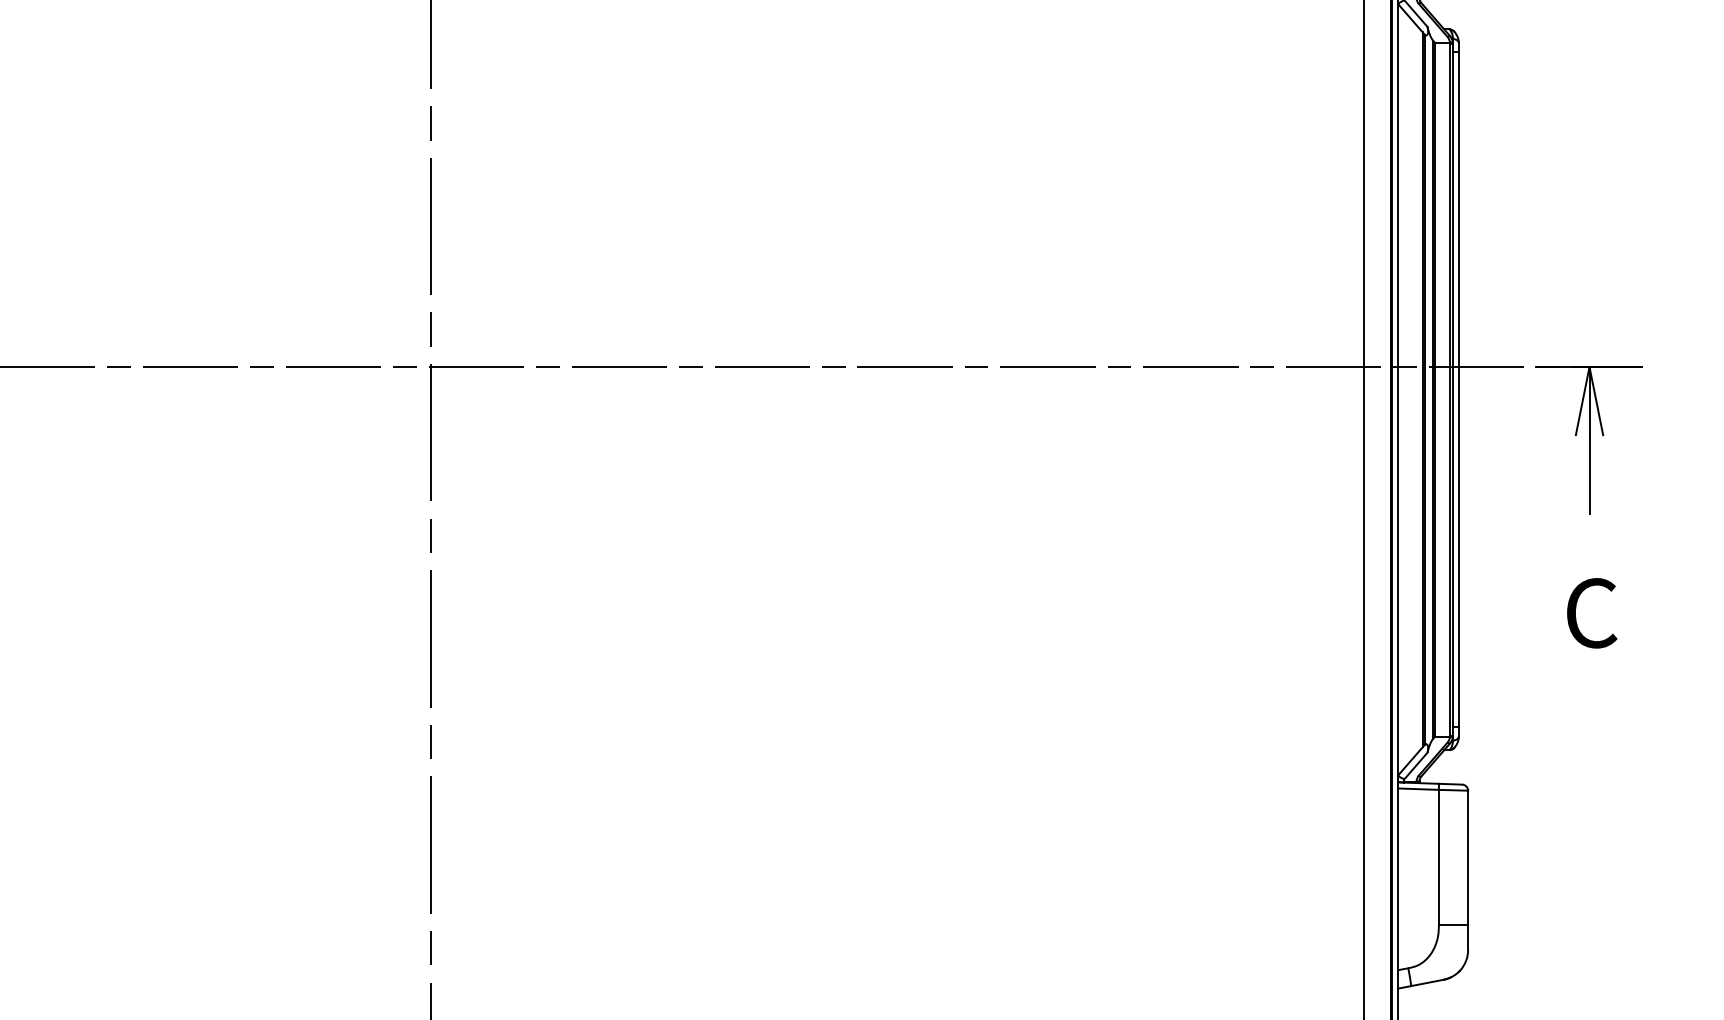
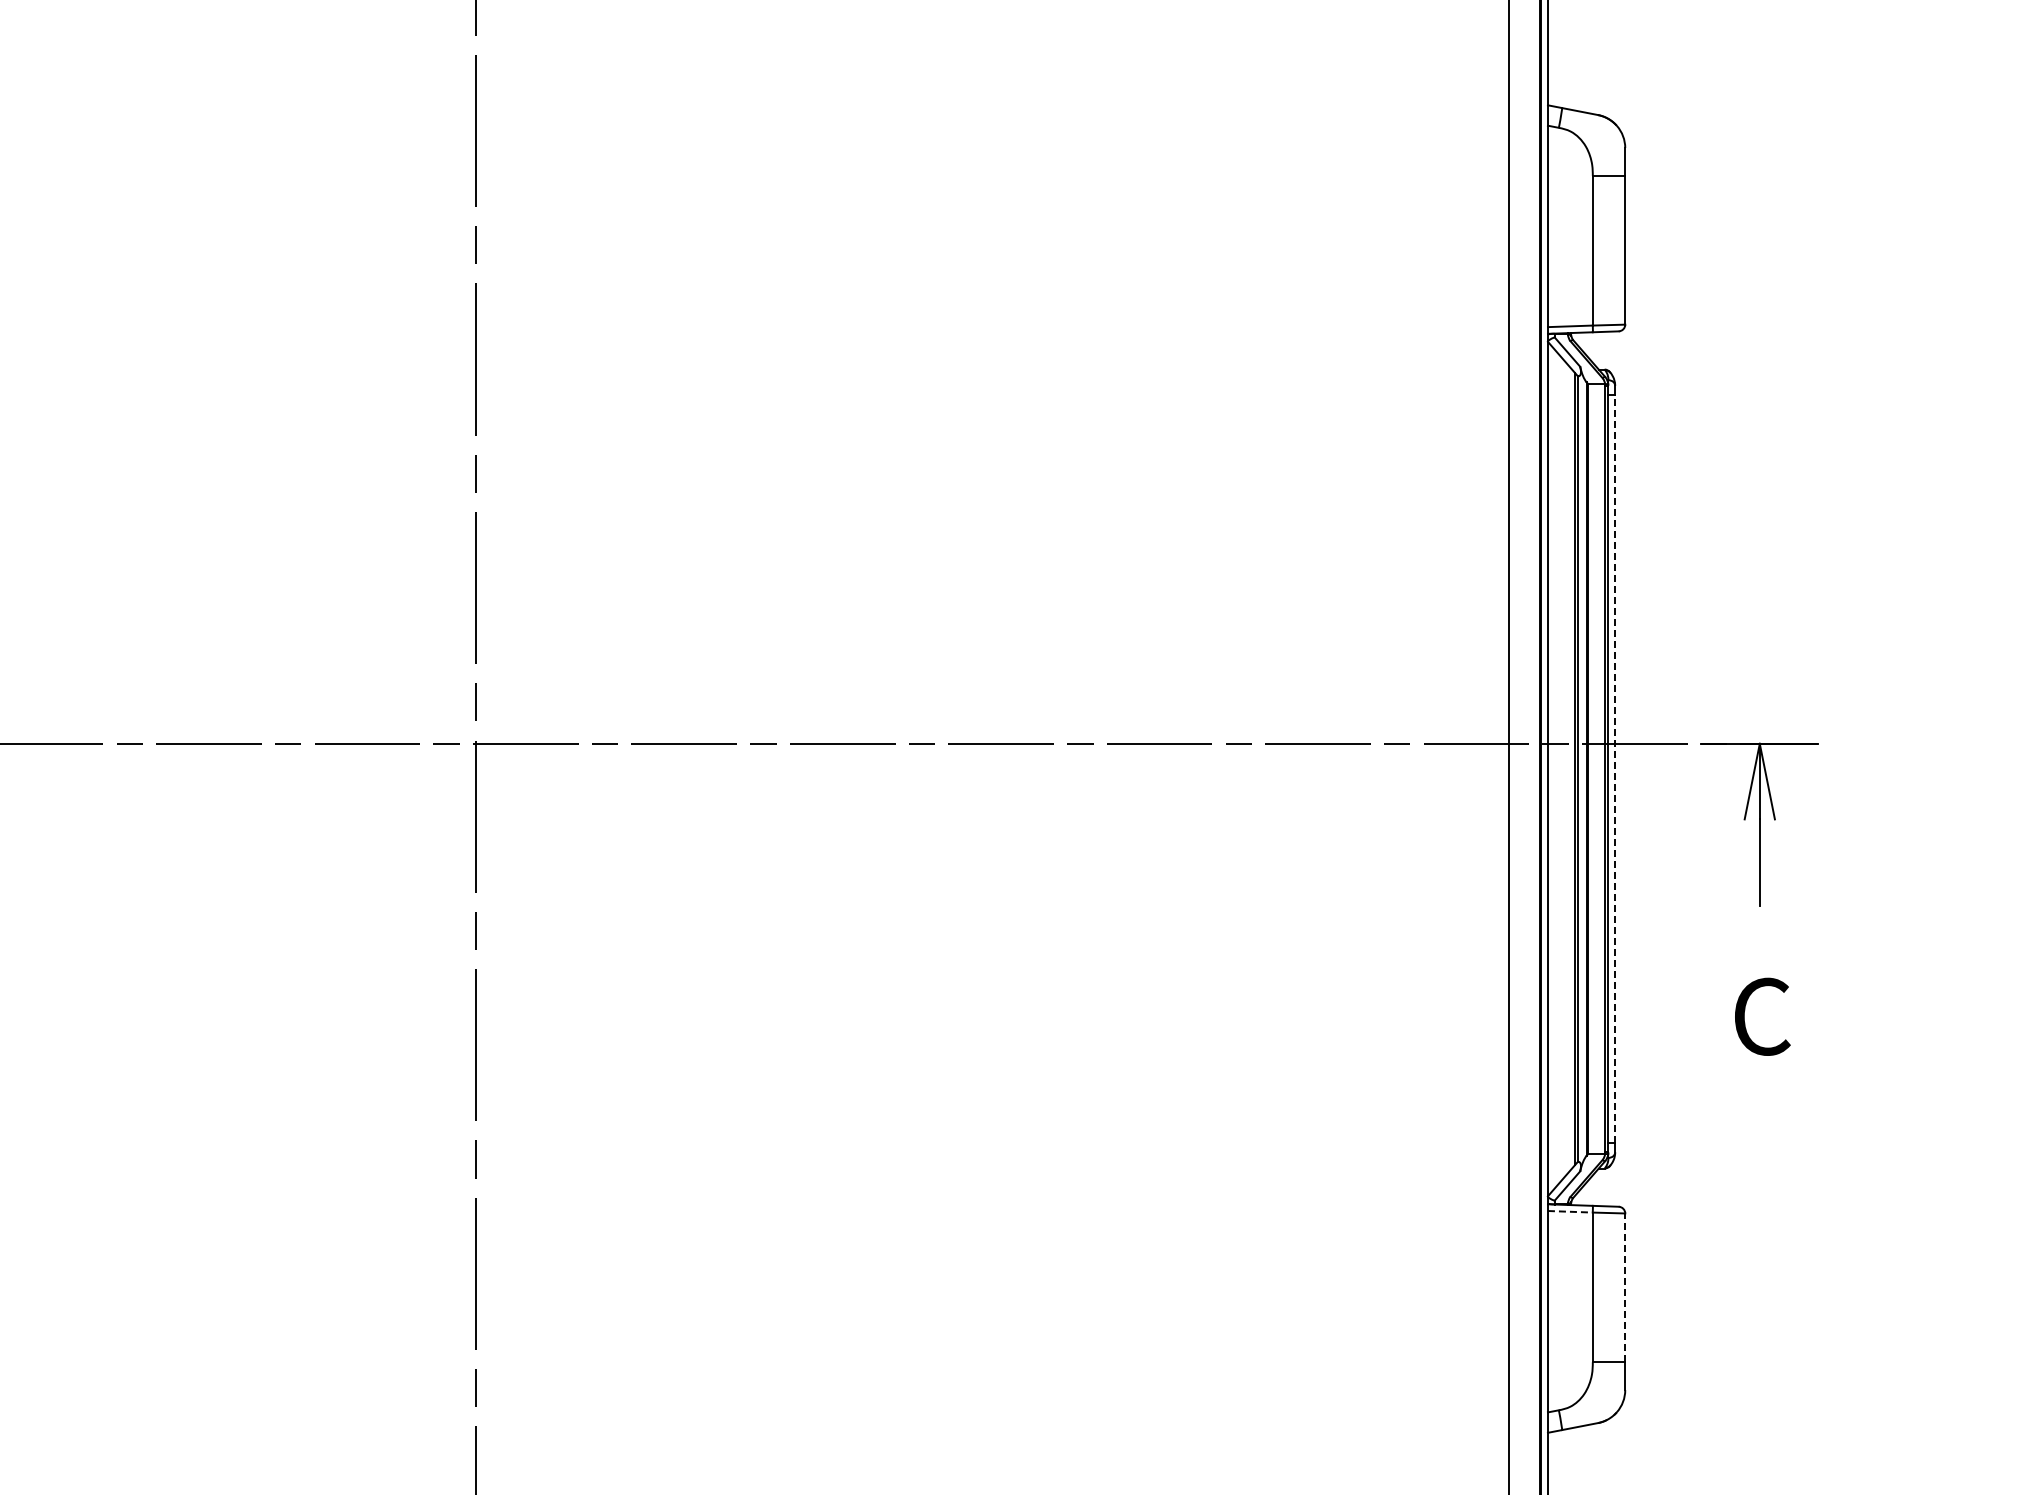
line: (1459, 389) -> (1615, 768), solid -> dashed
line: (1418, 788) -> (1570, 1211), solid -> dashed
line: (1468, 857) -> (1625, 1287), solid -> dashed

